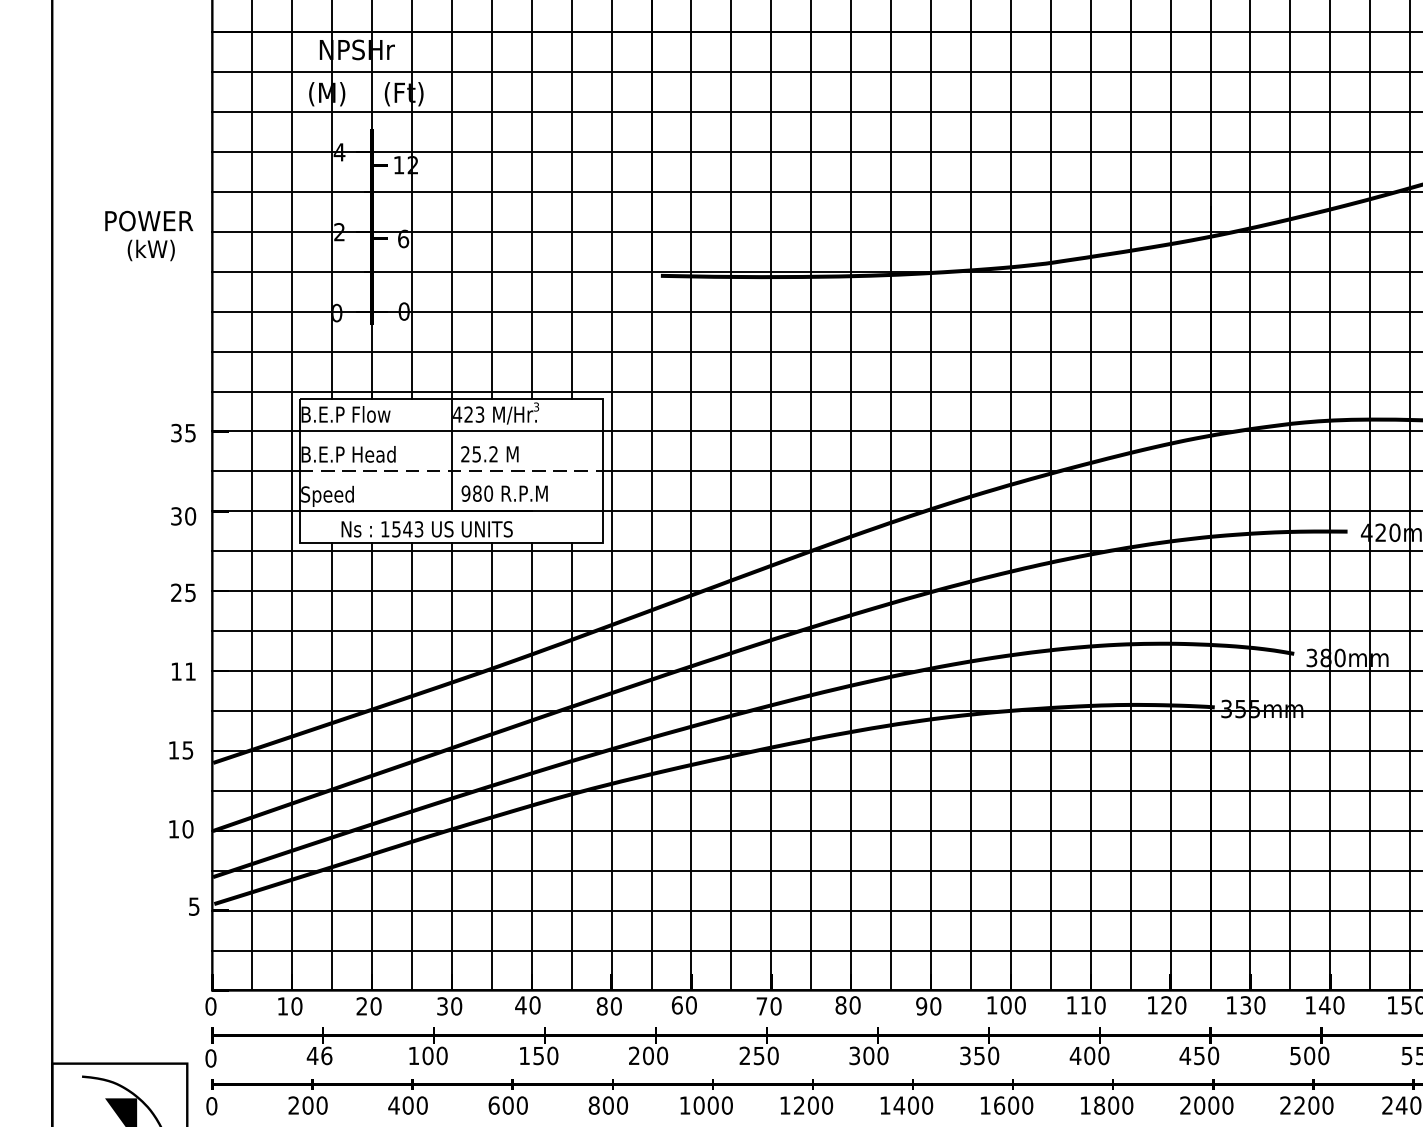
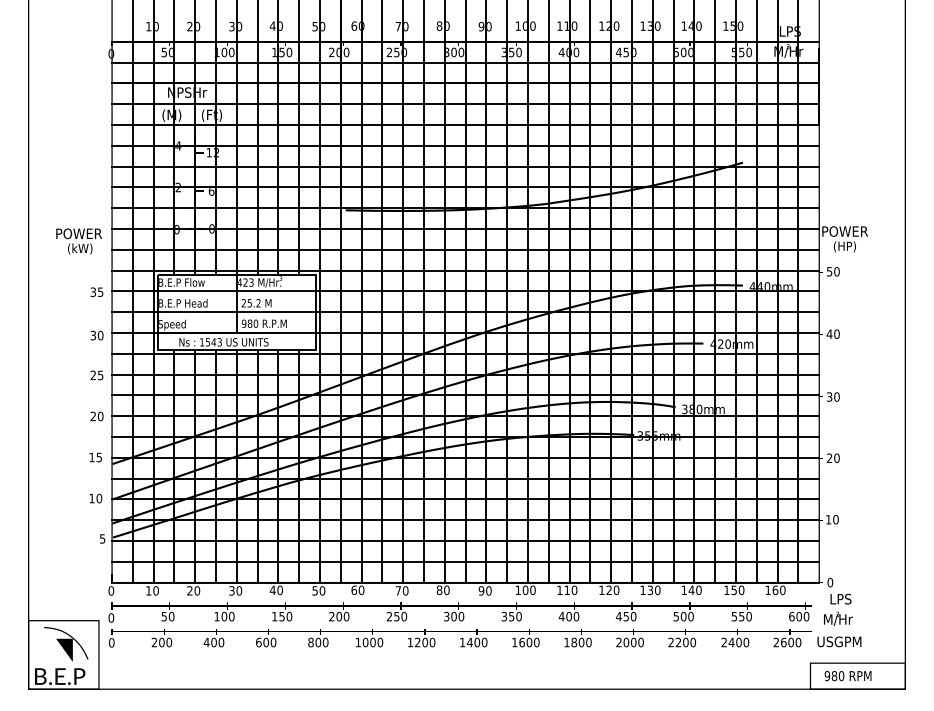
text: (147, 235) -> (78, 241), moved
line: (453, 472) -> (237, 312), dashed -> solid
text: (182, 671) -> (96, 416), 11 -> 20
text: (600, 1005) -> (314, 590), 80 -> 50
text: (318, 1055) -> (167, 616), 46 -> 50

